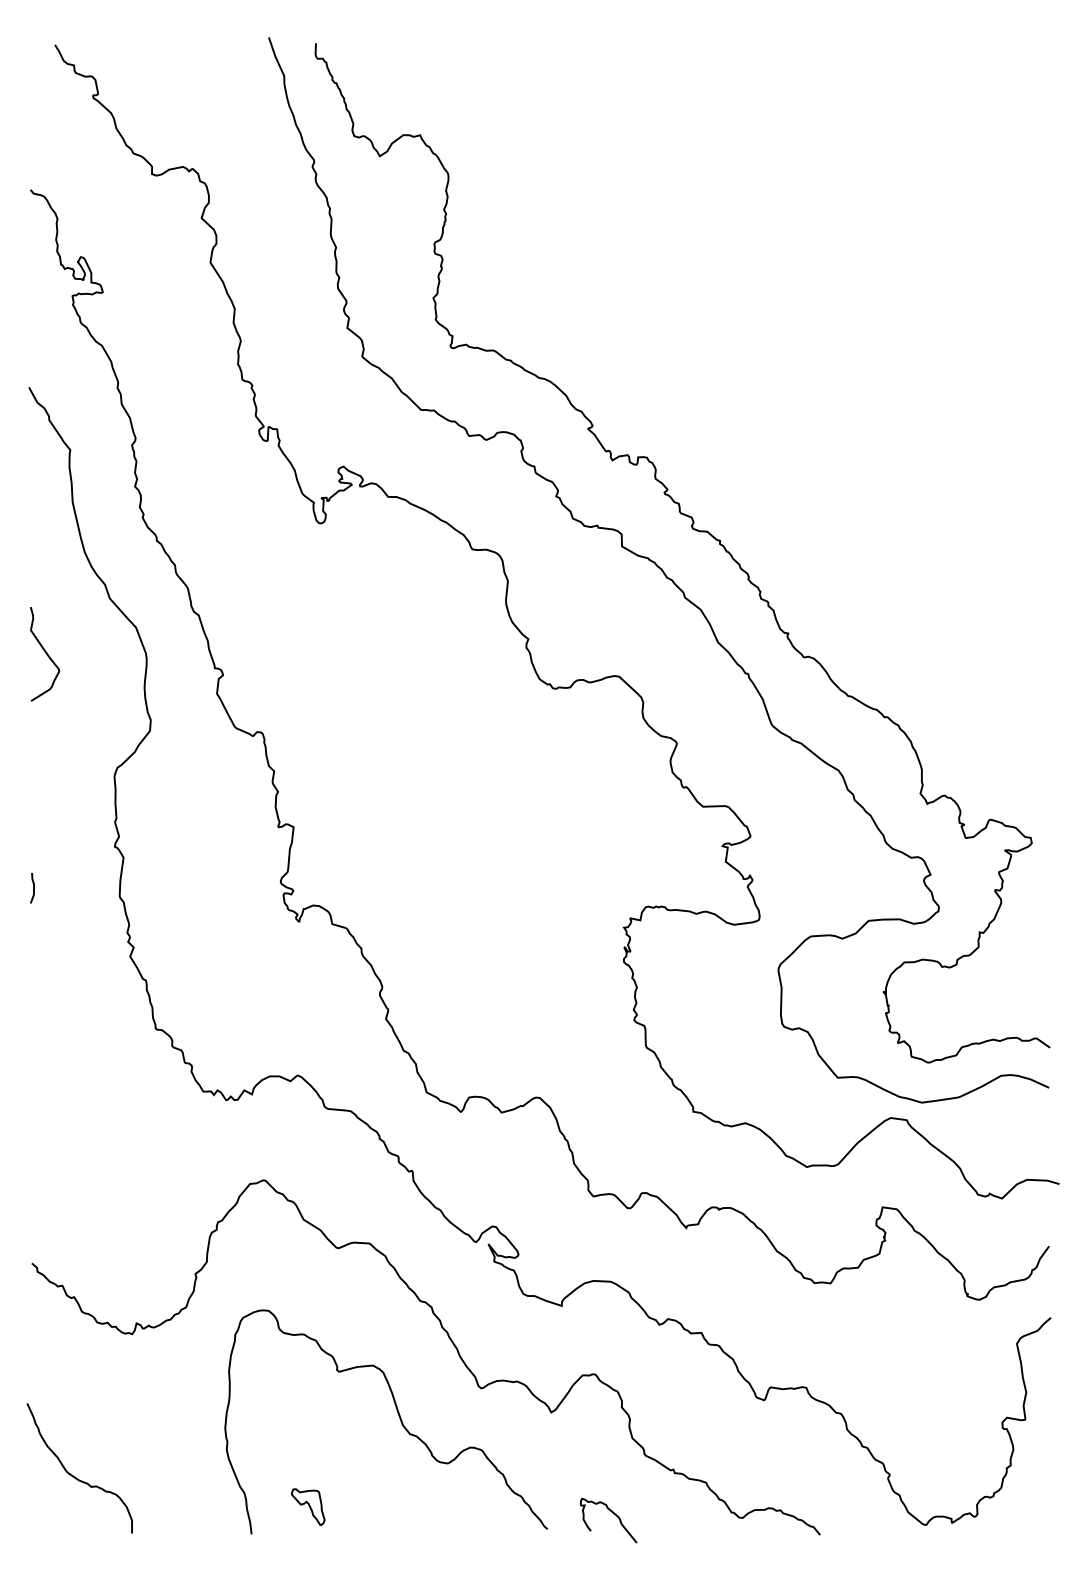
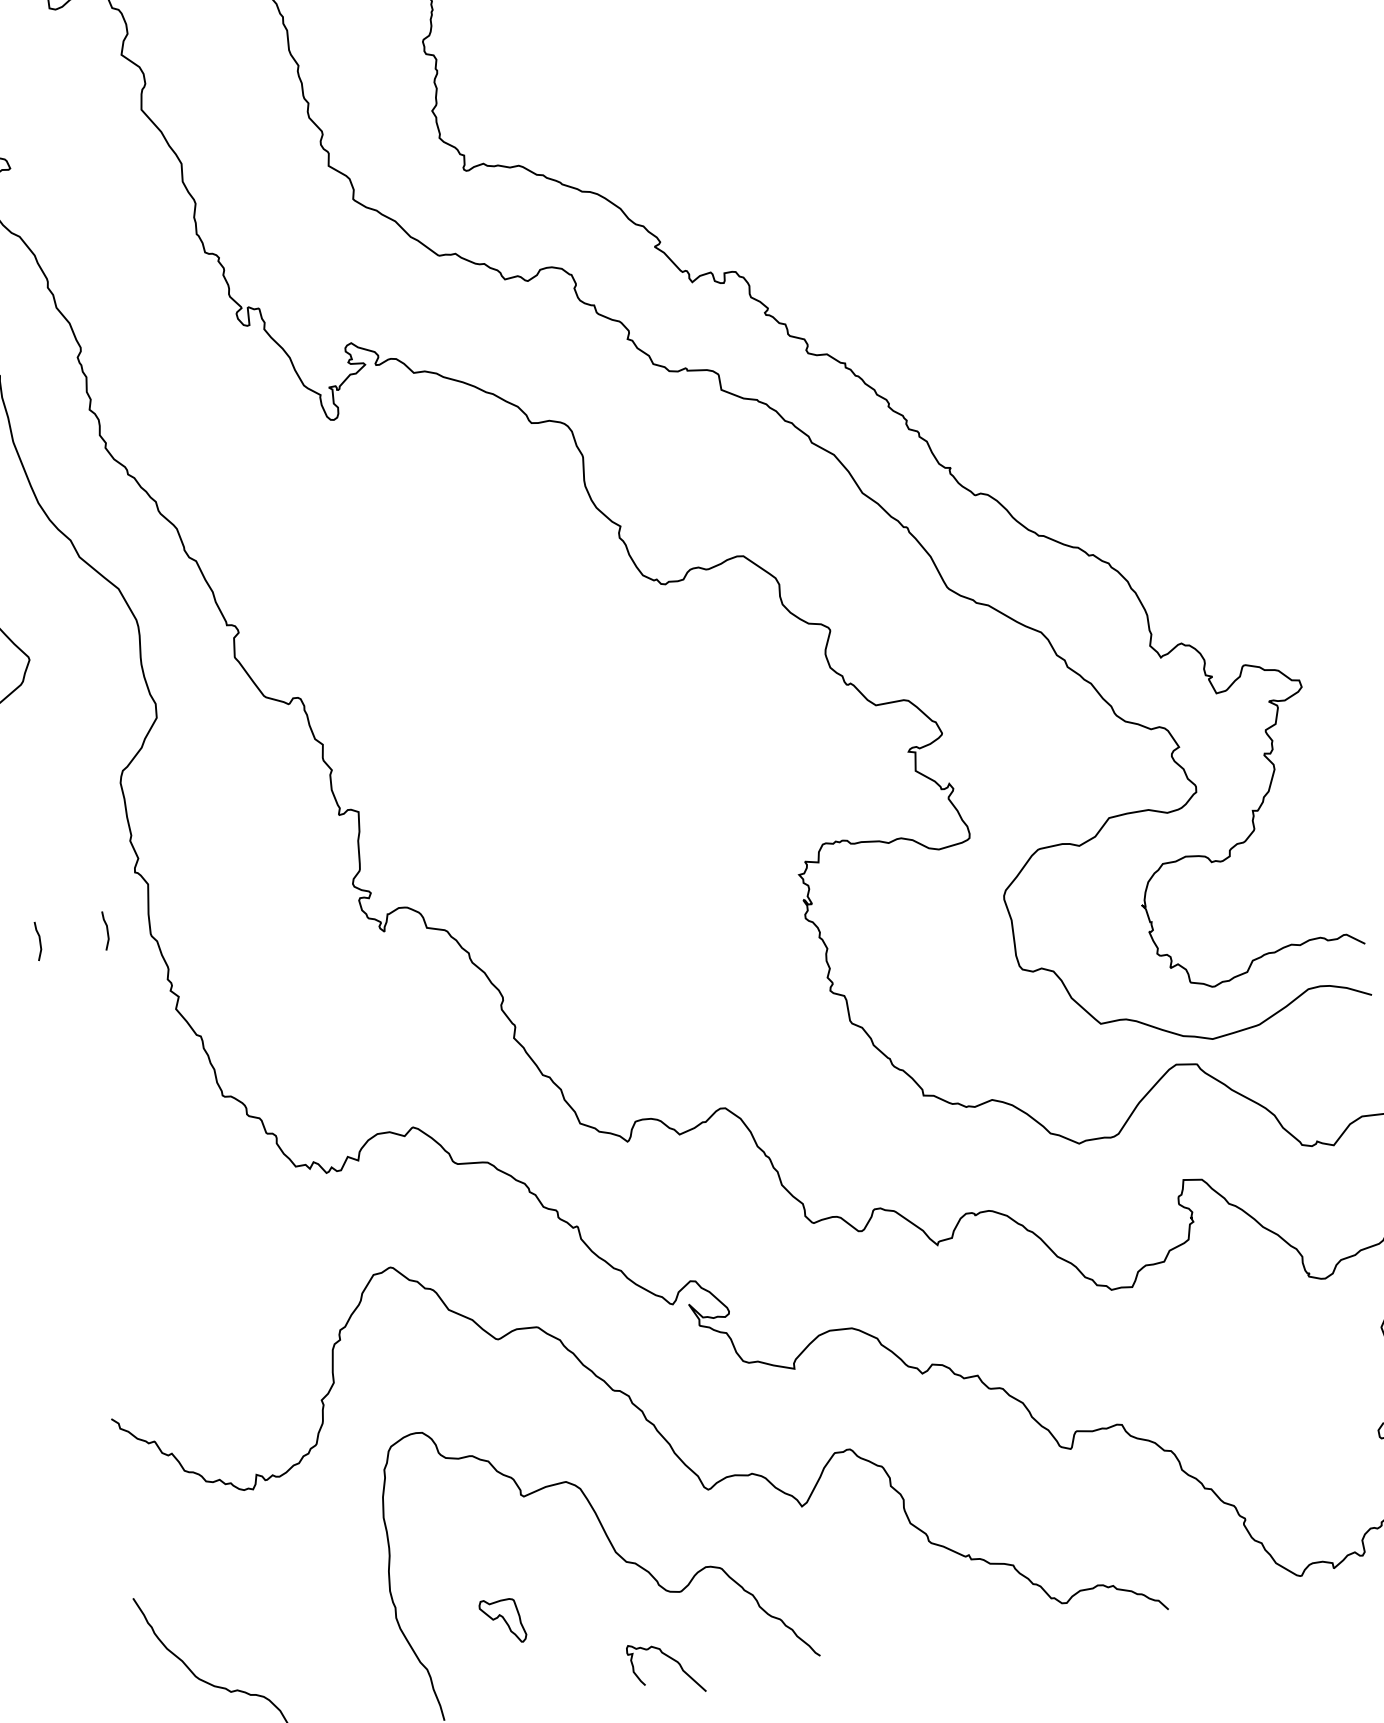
line: (86, 888) -> (106, 930), added
part: (308, 1506) -> (503, 1620), moved
curve: (613, 1514) -> (670, 1659), moved

